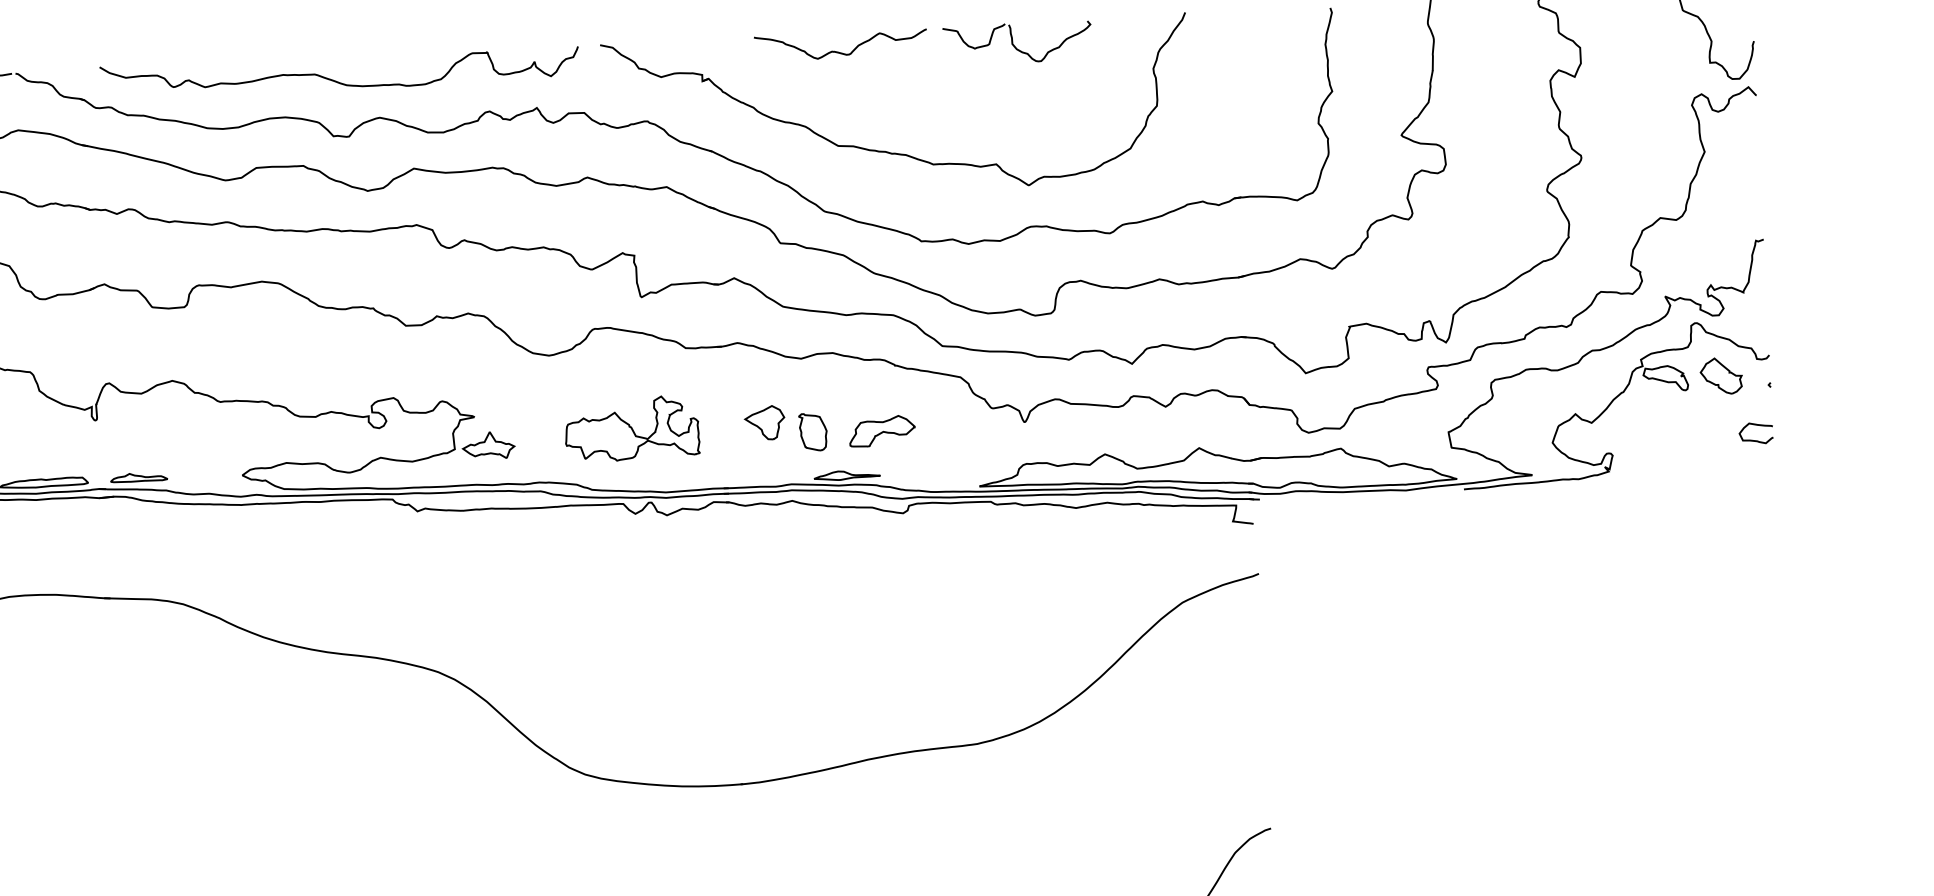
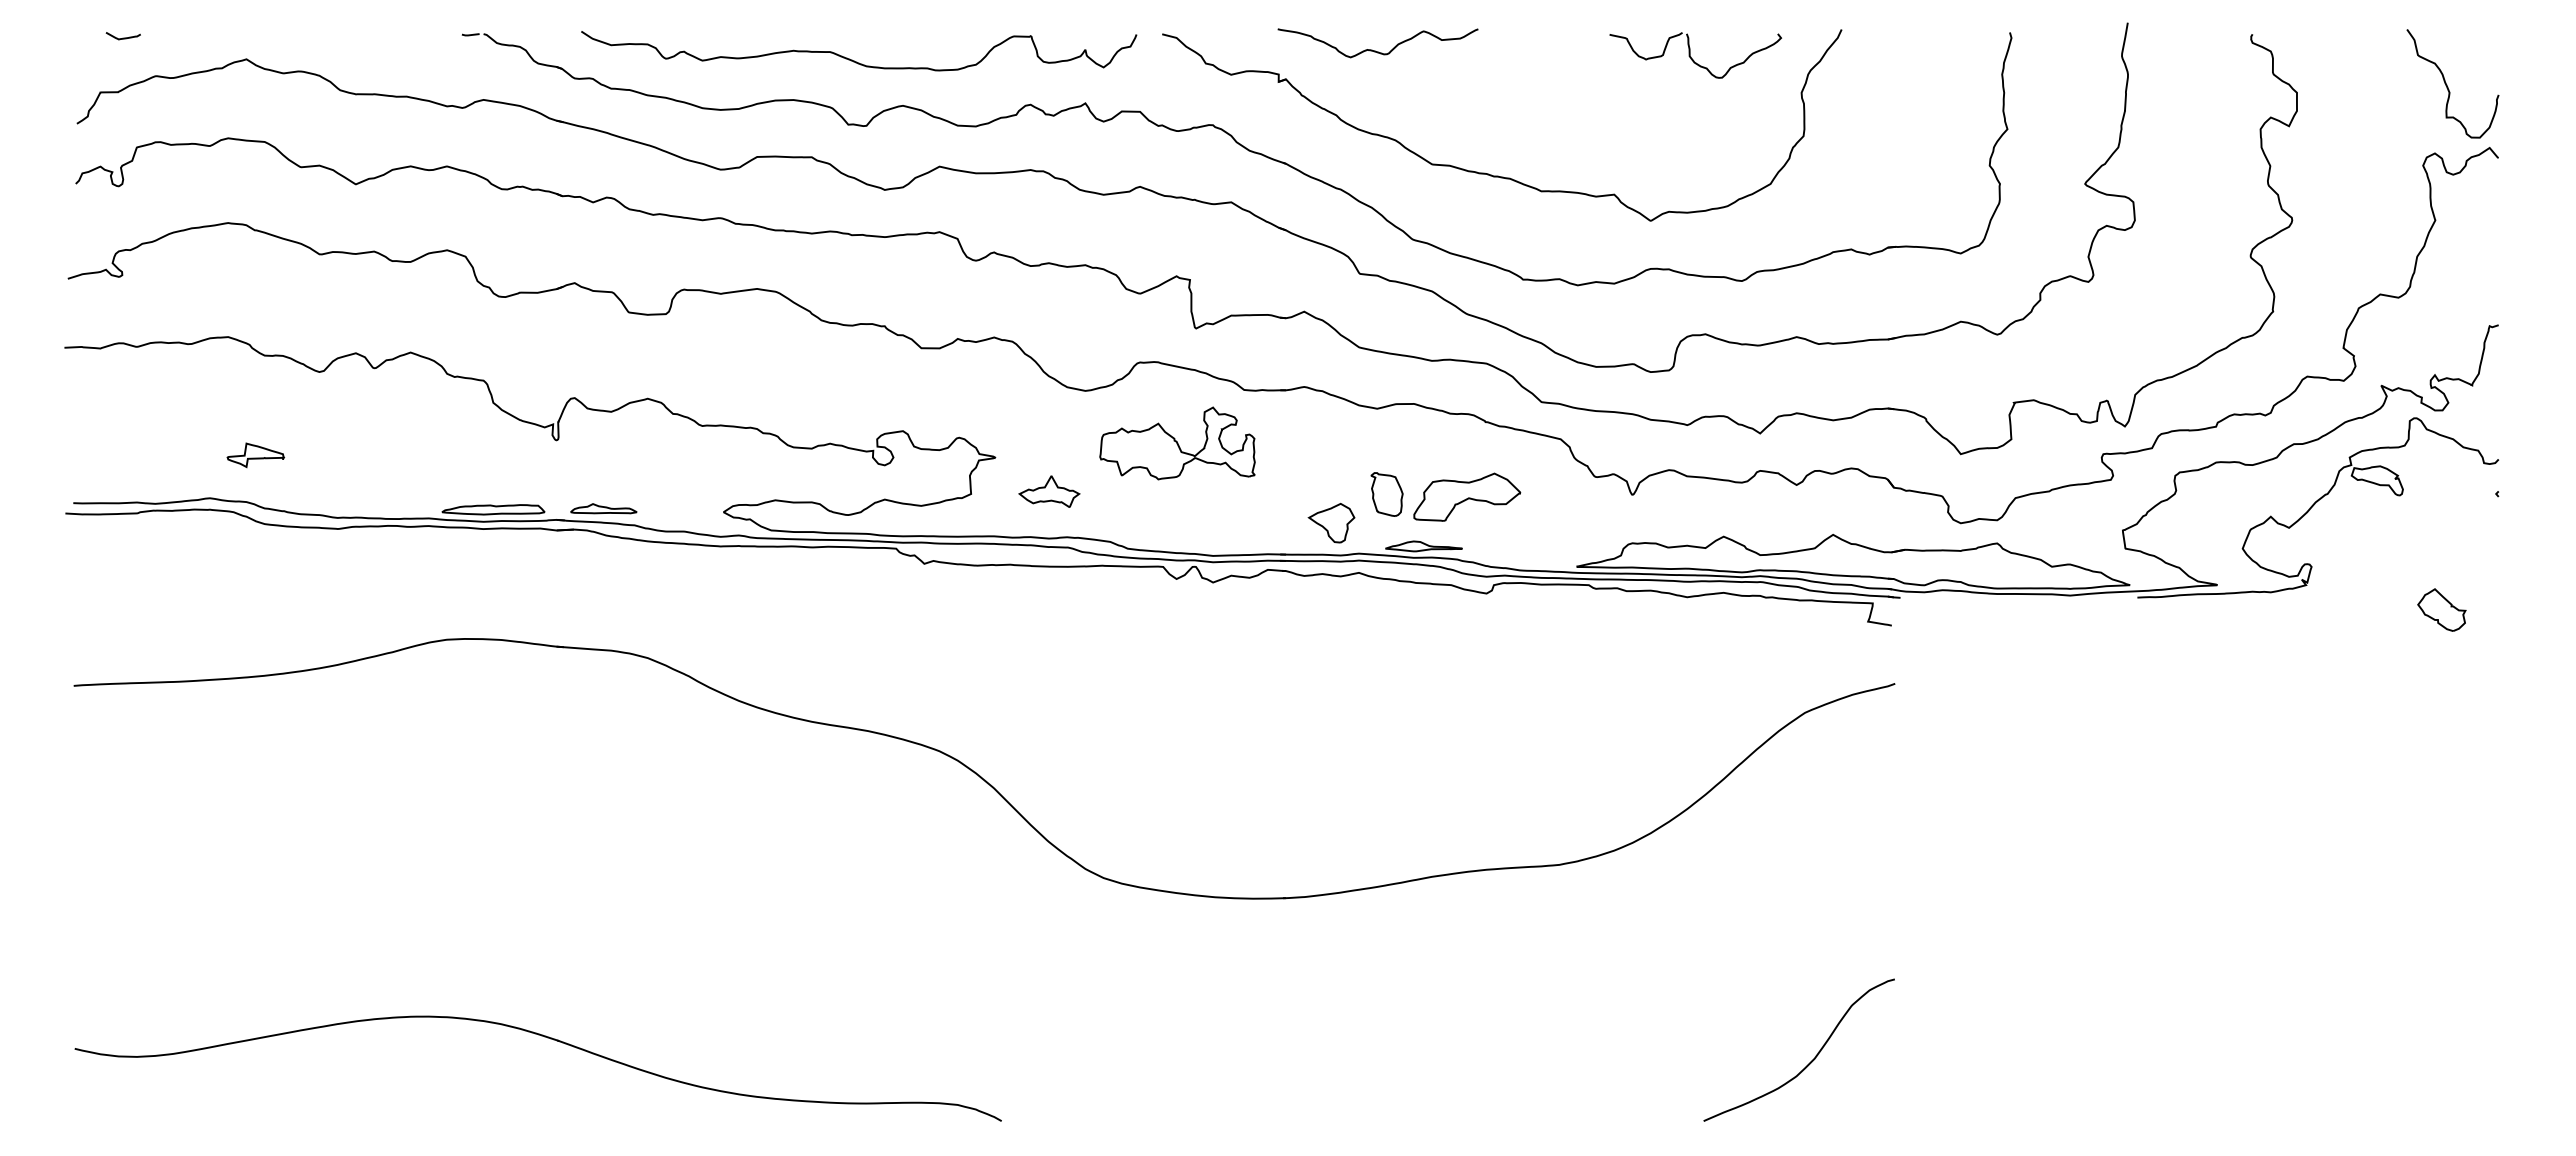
part: (1017, 43) -> (1695, 55), moved
curve: (839, 51) -> (1375, 50), moved
part: (1720, 375) -> (2441, 609), moved
part: (764, 423) -> (1331, 523), moved
part: (632, 428) -> (1177, 443), moved
part: (881, 431) -> (1466, 497), size x1.4
curve: (1756, 440) -> (2478, 557), removed
part: (488, 445) -> (1049, 491), moved

